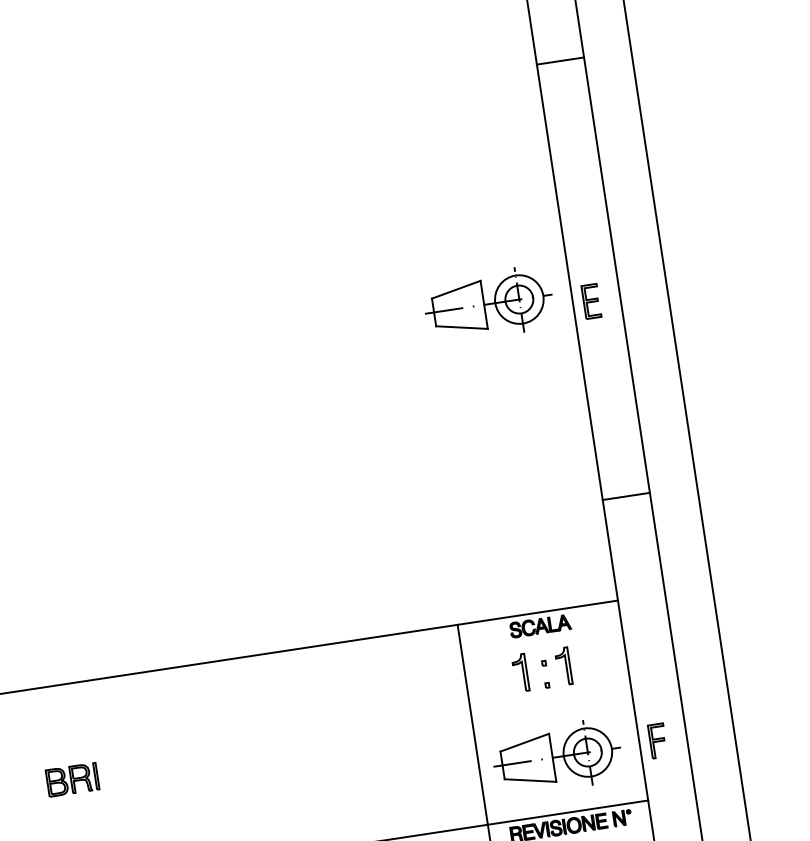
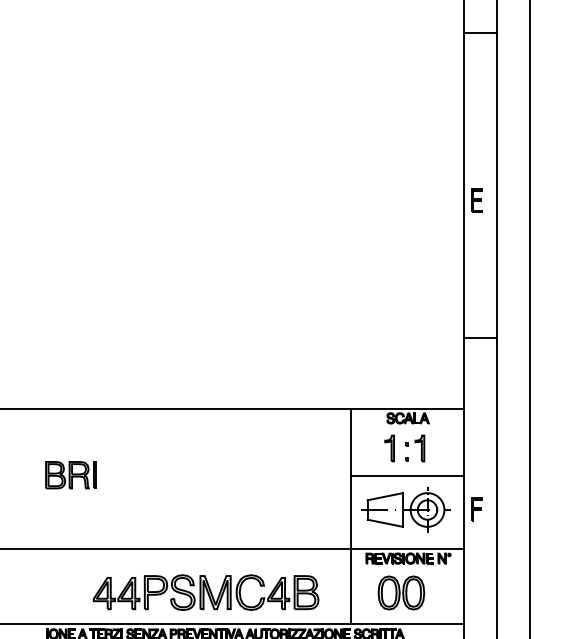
part: (487, 303) -> (405, 191), removed
line: (551, 707) -> (407, 475), added
part: (71, 780) -> (70, 475), size x1.43

